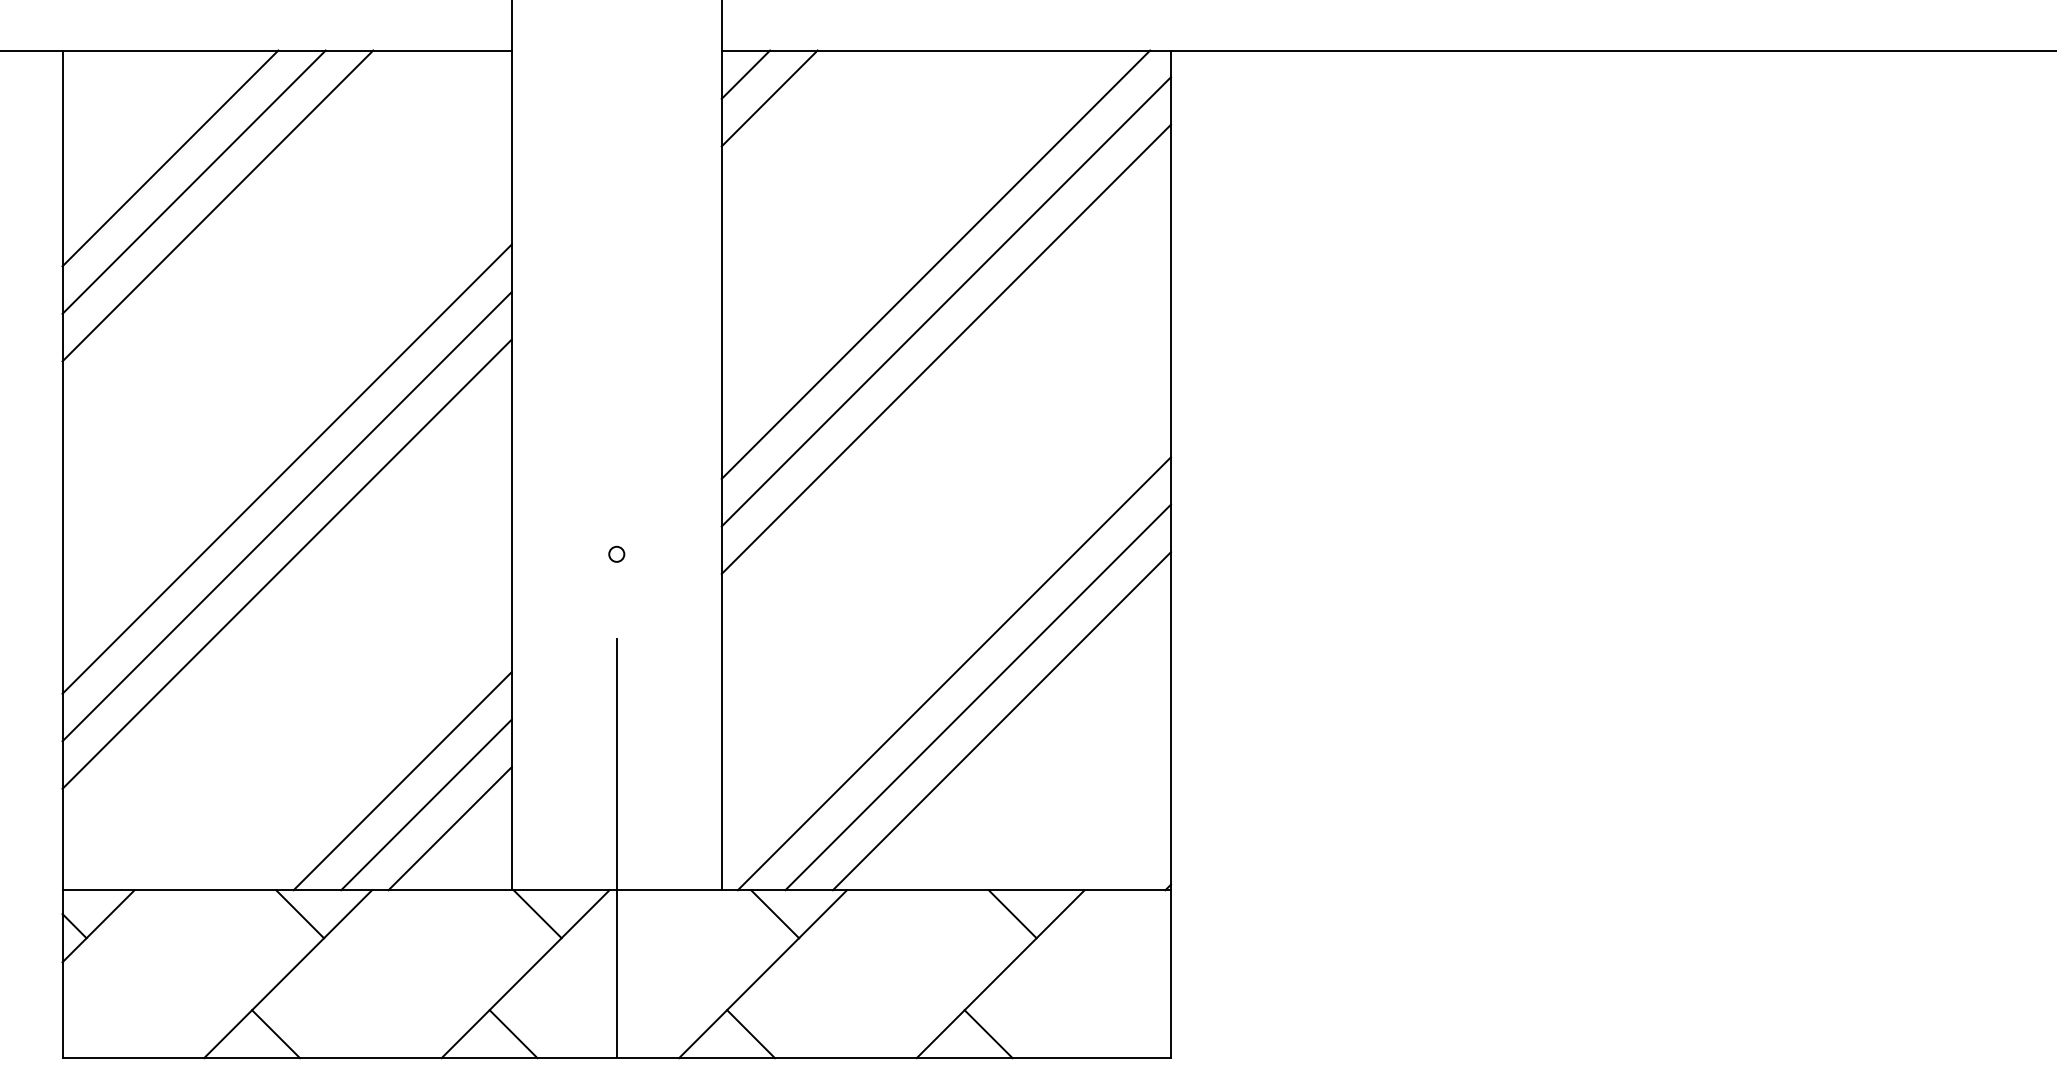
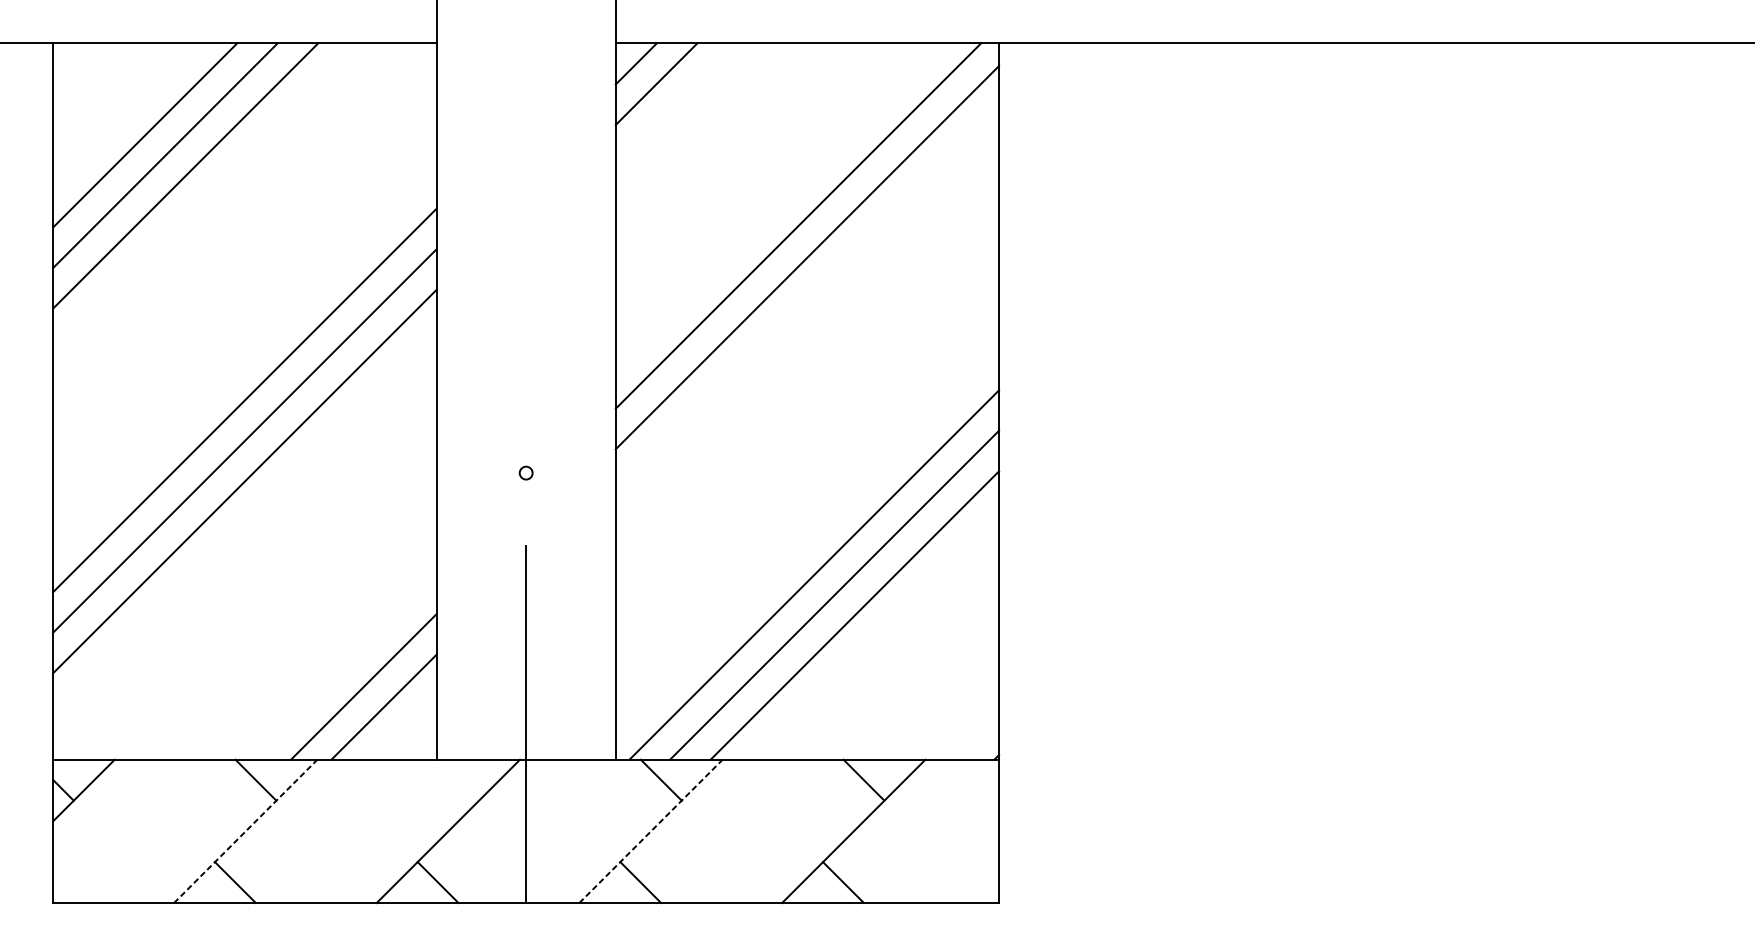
line: (945, 349) -> (806, 298), removed
line: (402, 781) -> (343, 666), removed
line: (537, 914) -> (458, 780), removed
line: (288, 974) -> (246, 831), solid -> dashed
line: (763, 974) -> (651, 831), solid -> dashed

